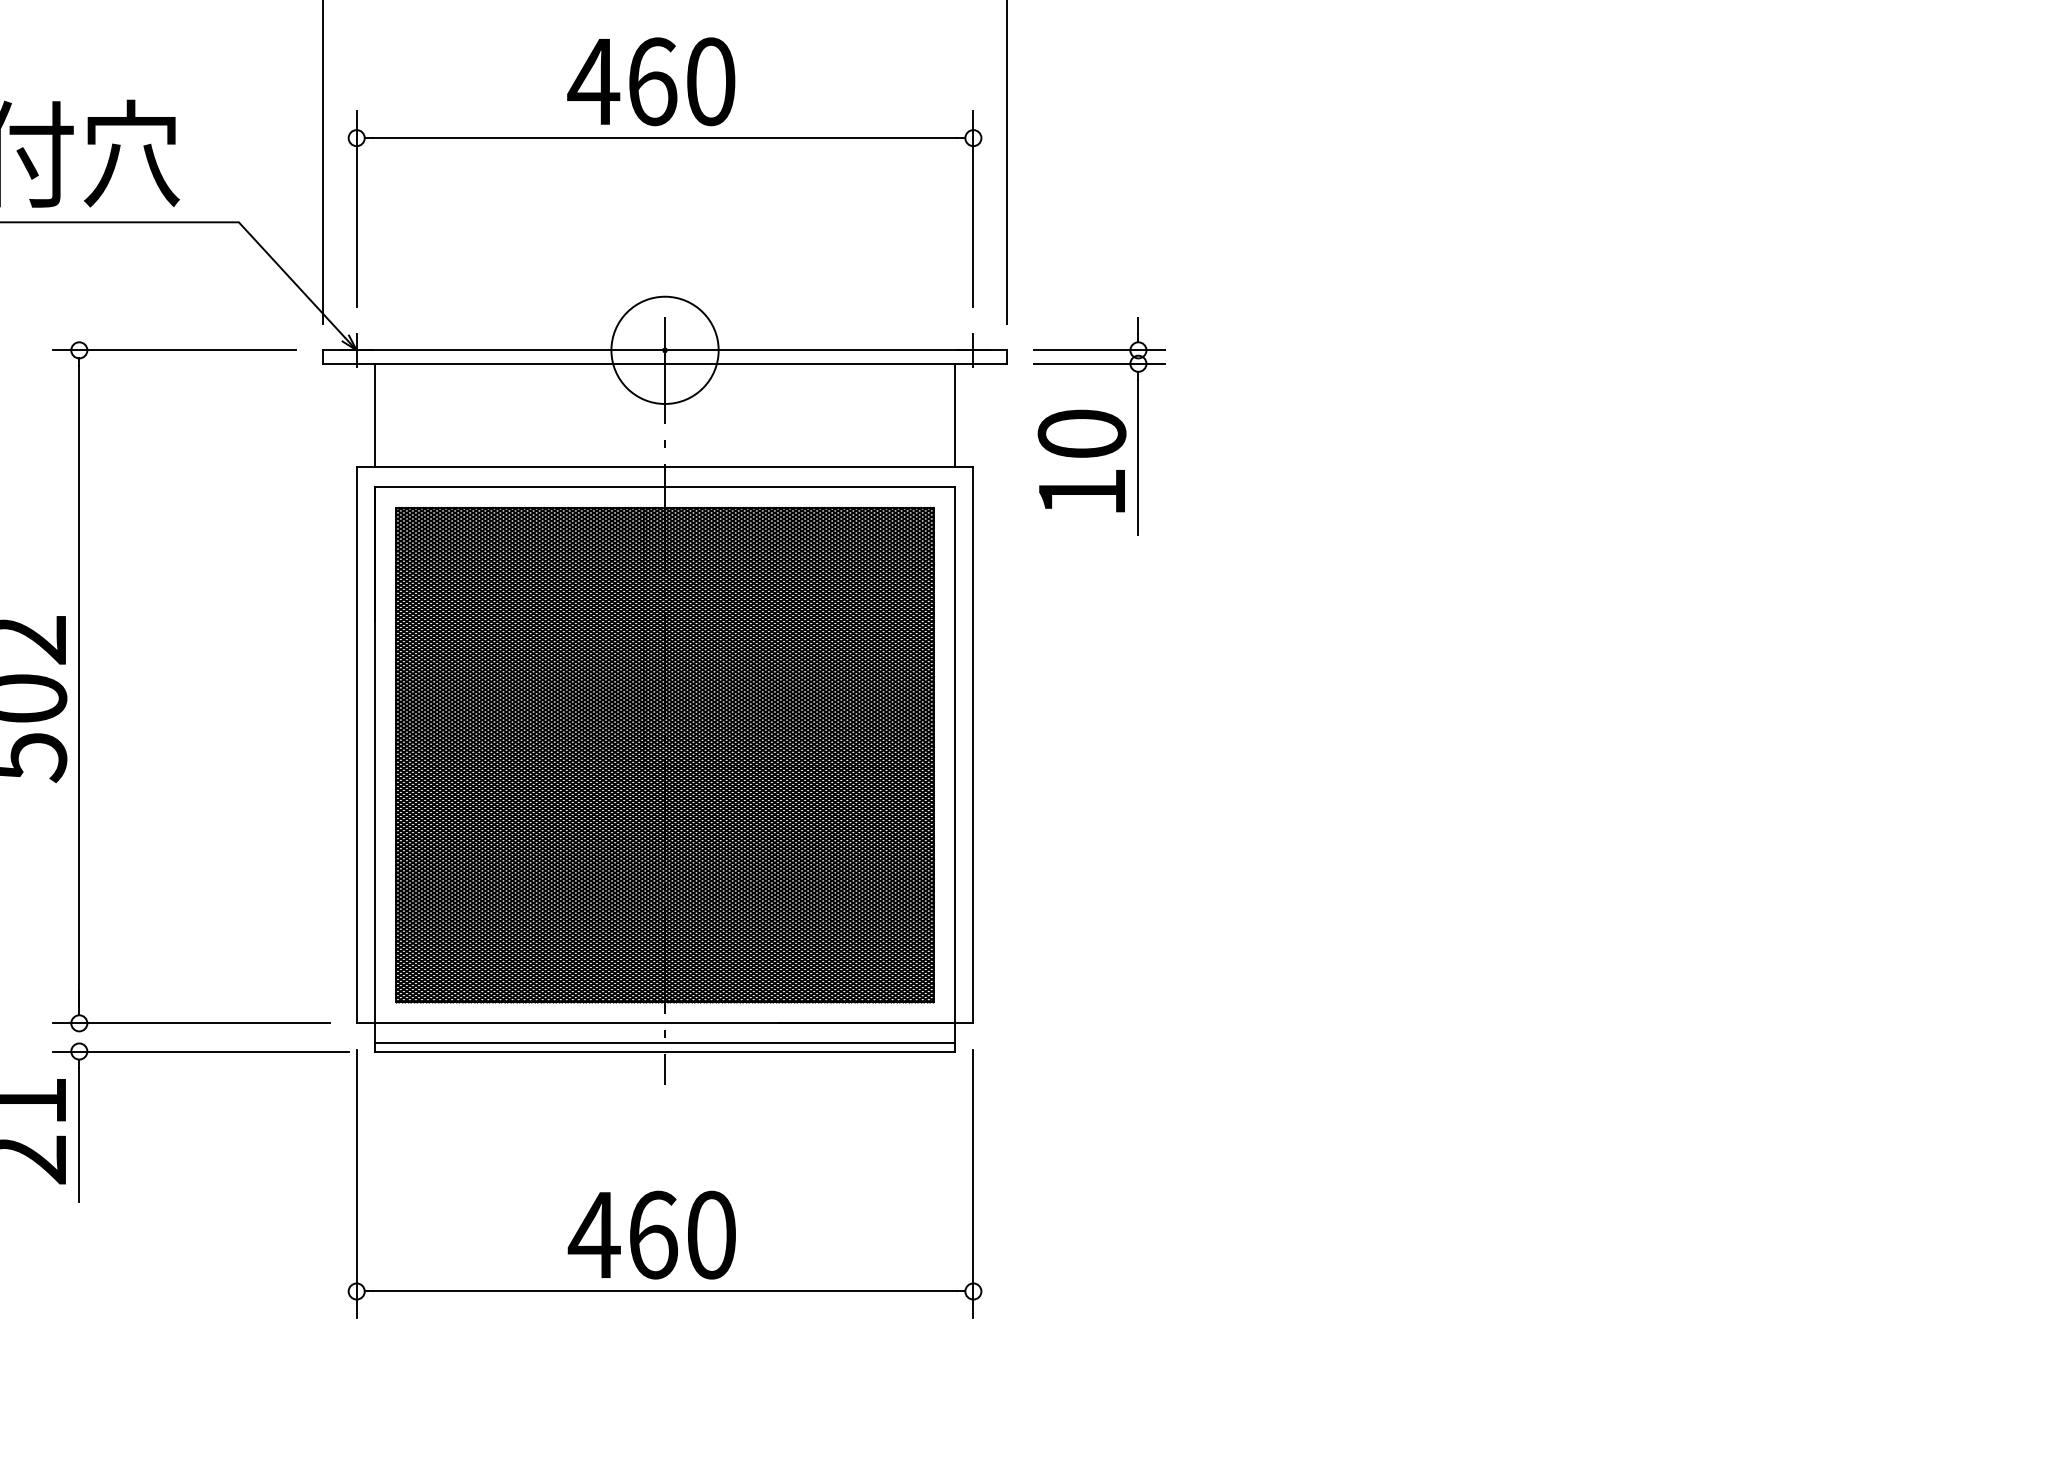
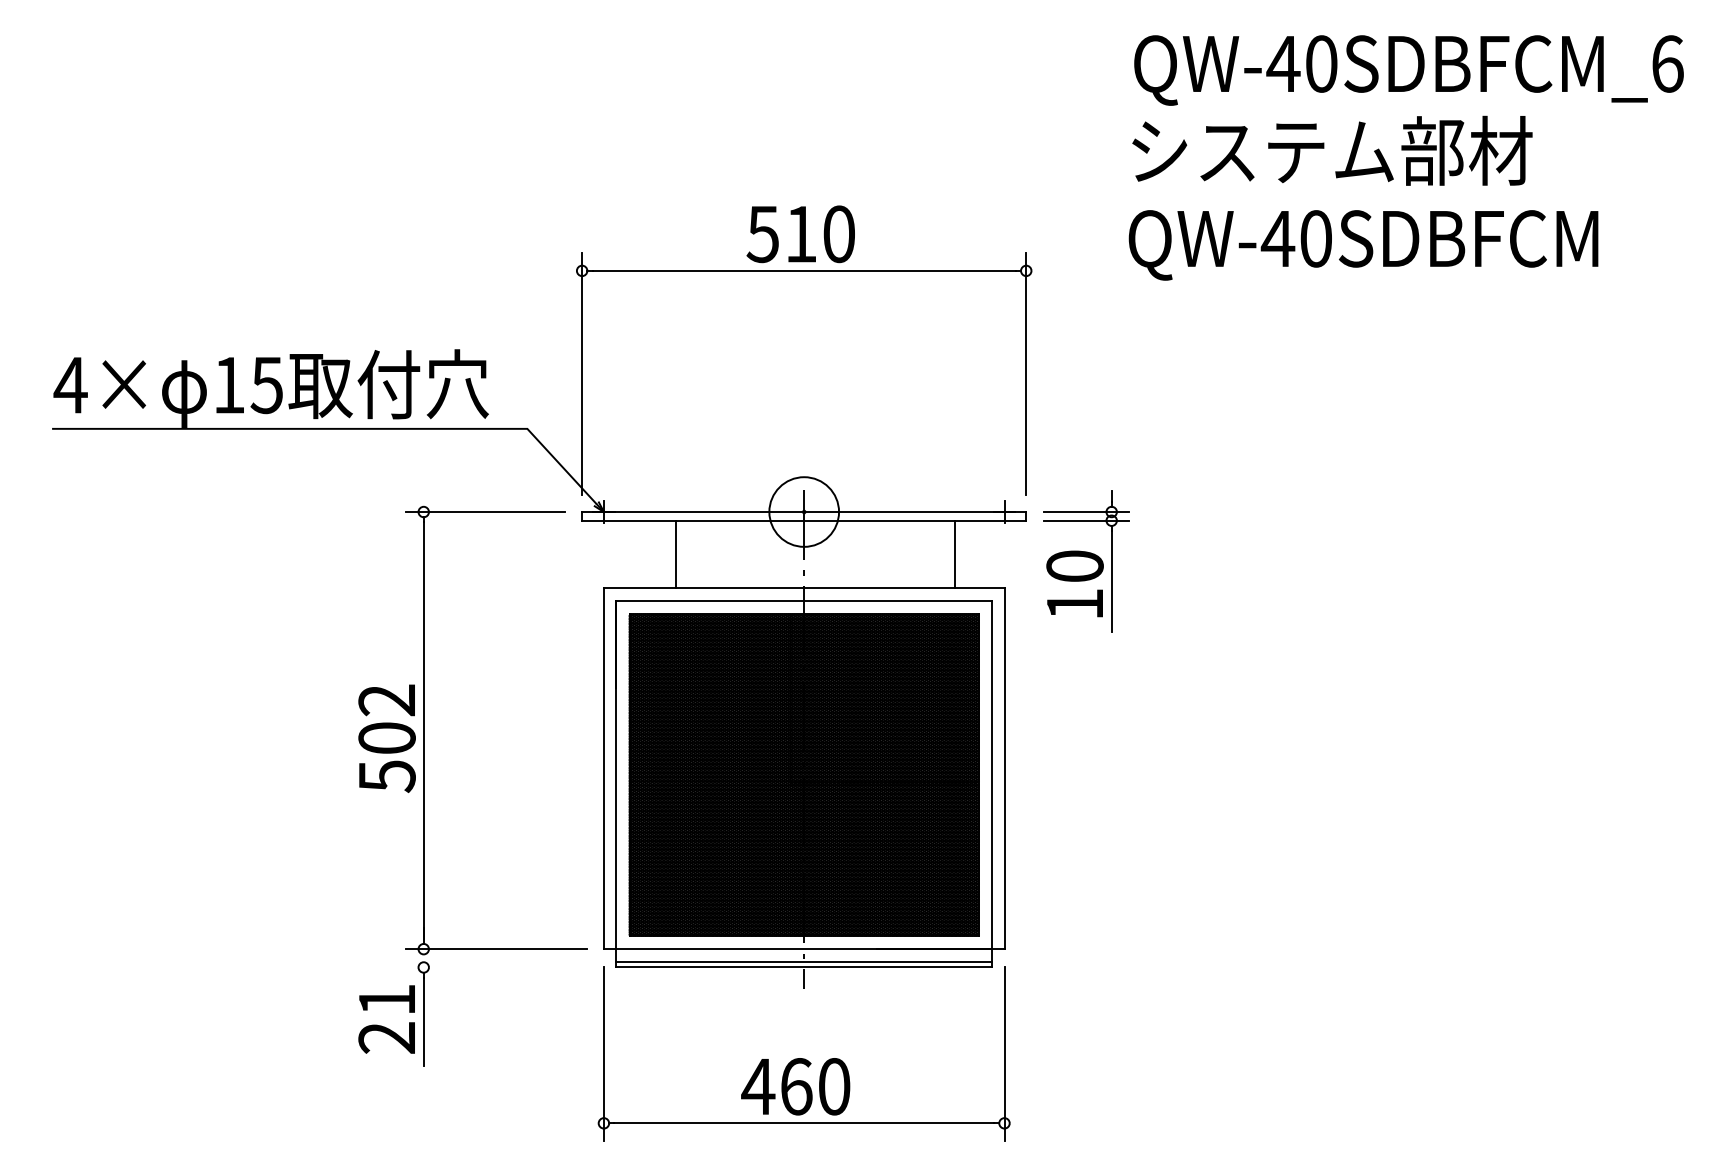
part: (663, 138) -> (803, 374), removed
line: (376, 414) -> (676, 553), moved
line: (954, 414) -> (955, 553), moved
line: (200, 1051) -> (502, 967), removed

